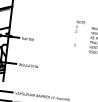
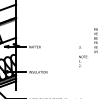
text: (80, 27) -> (83, 61), moved

